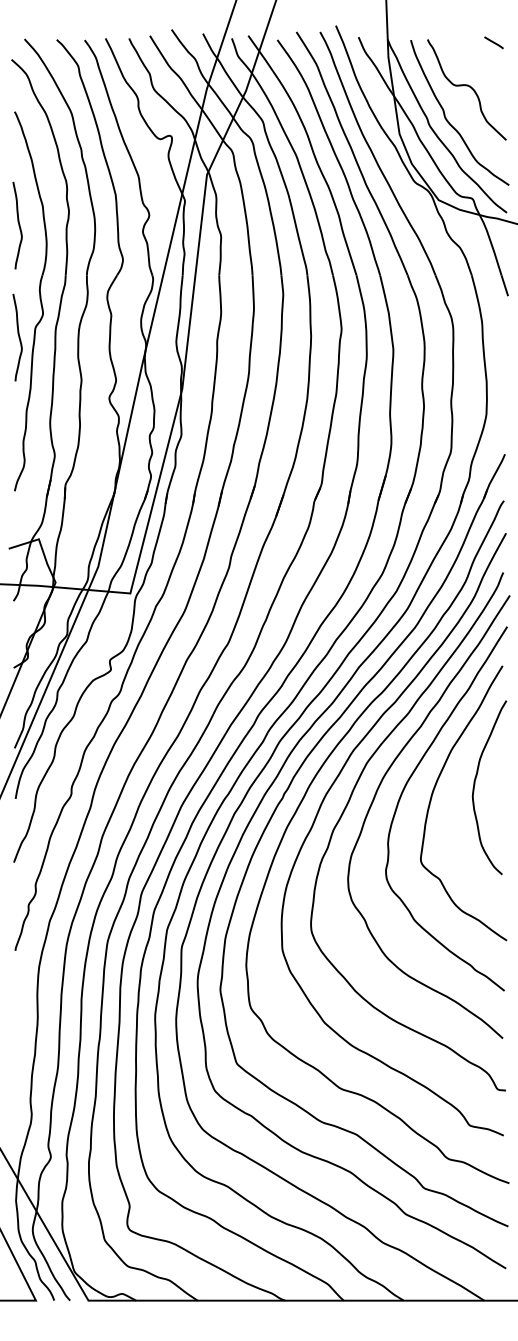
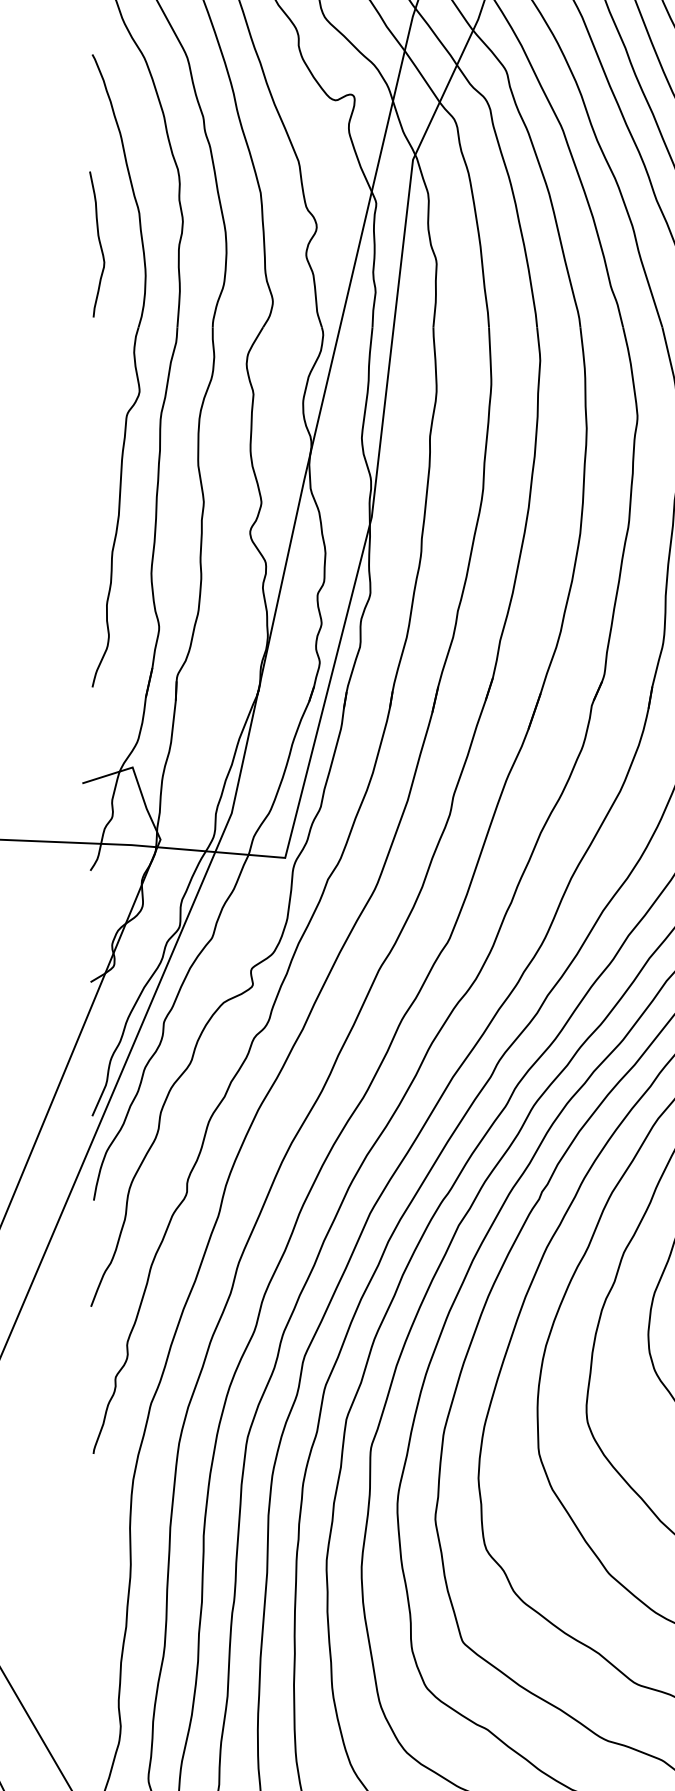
curve: (18, 337) -> (98, 431), removed

